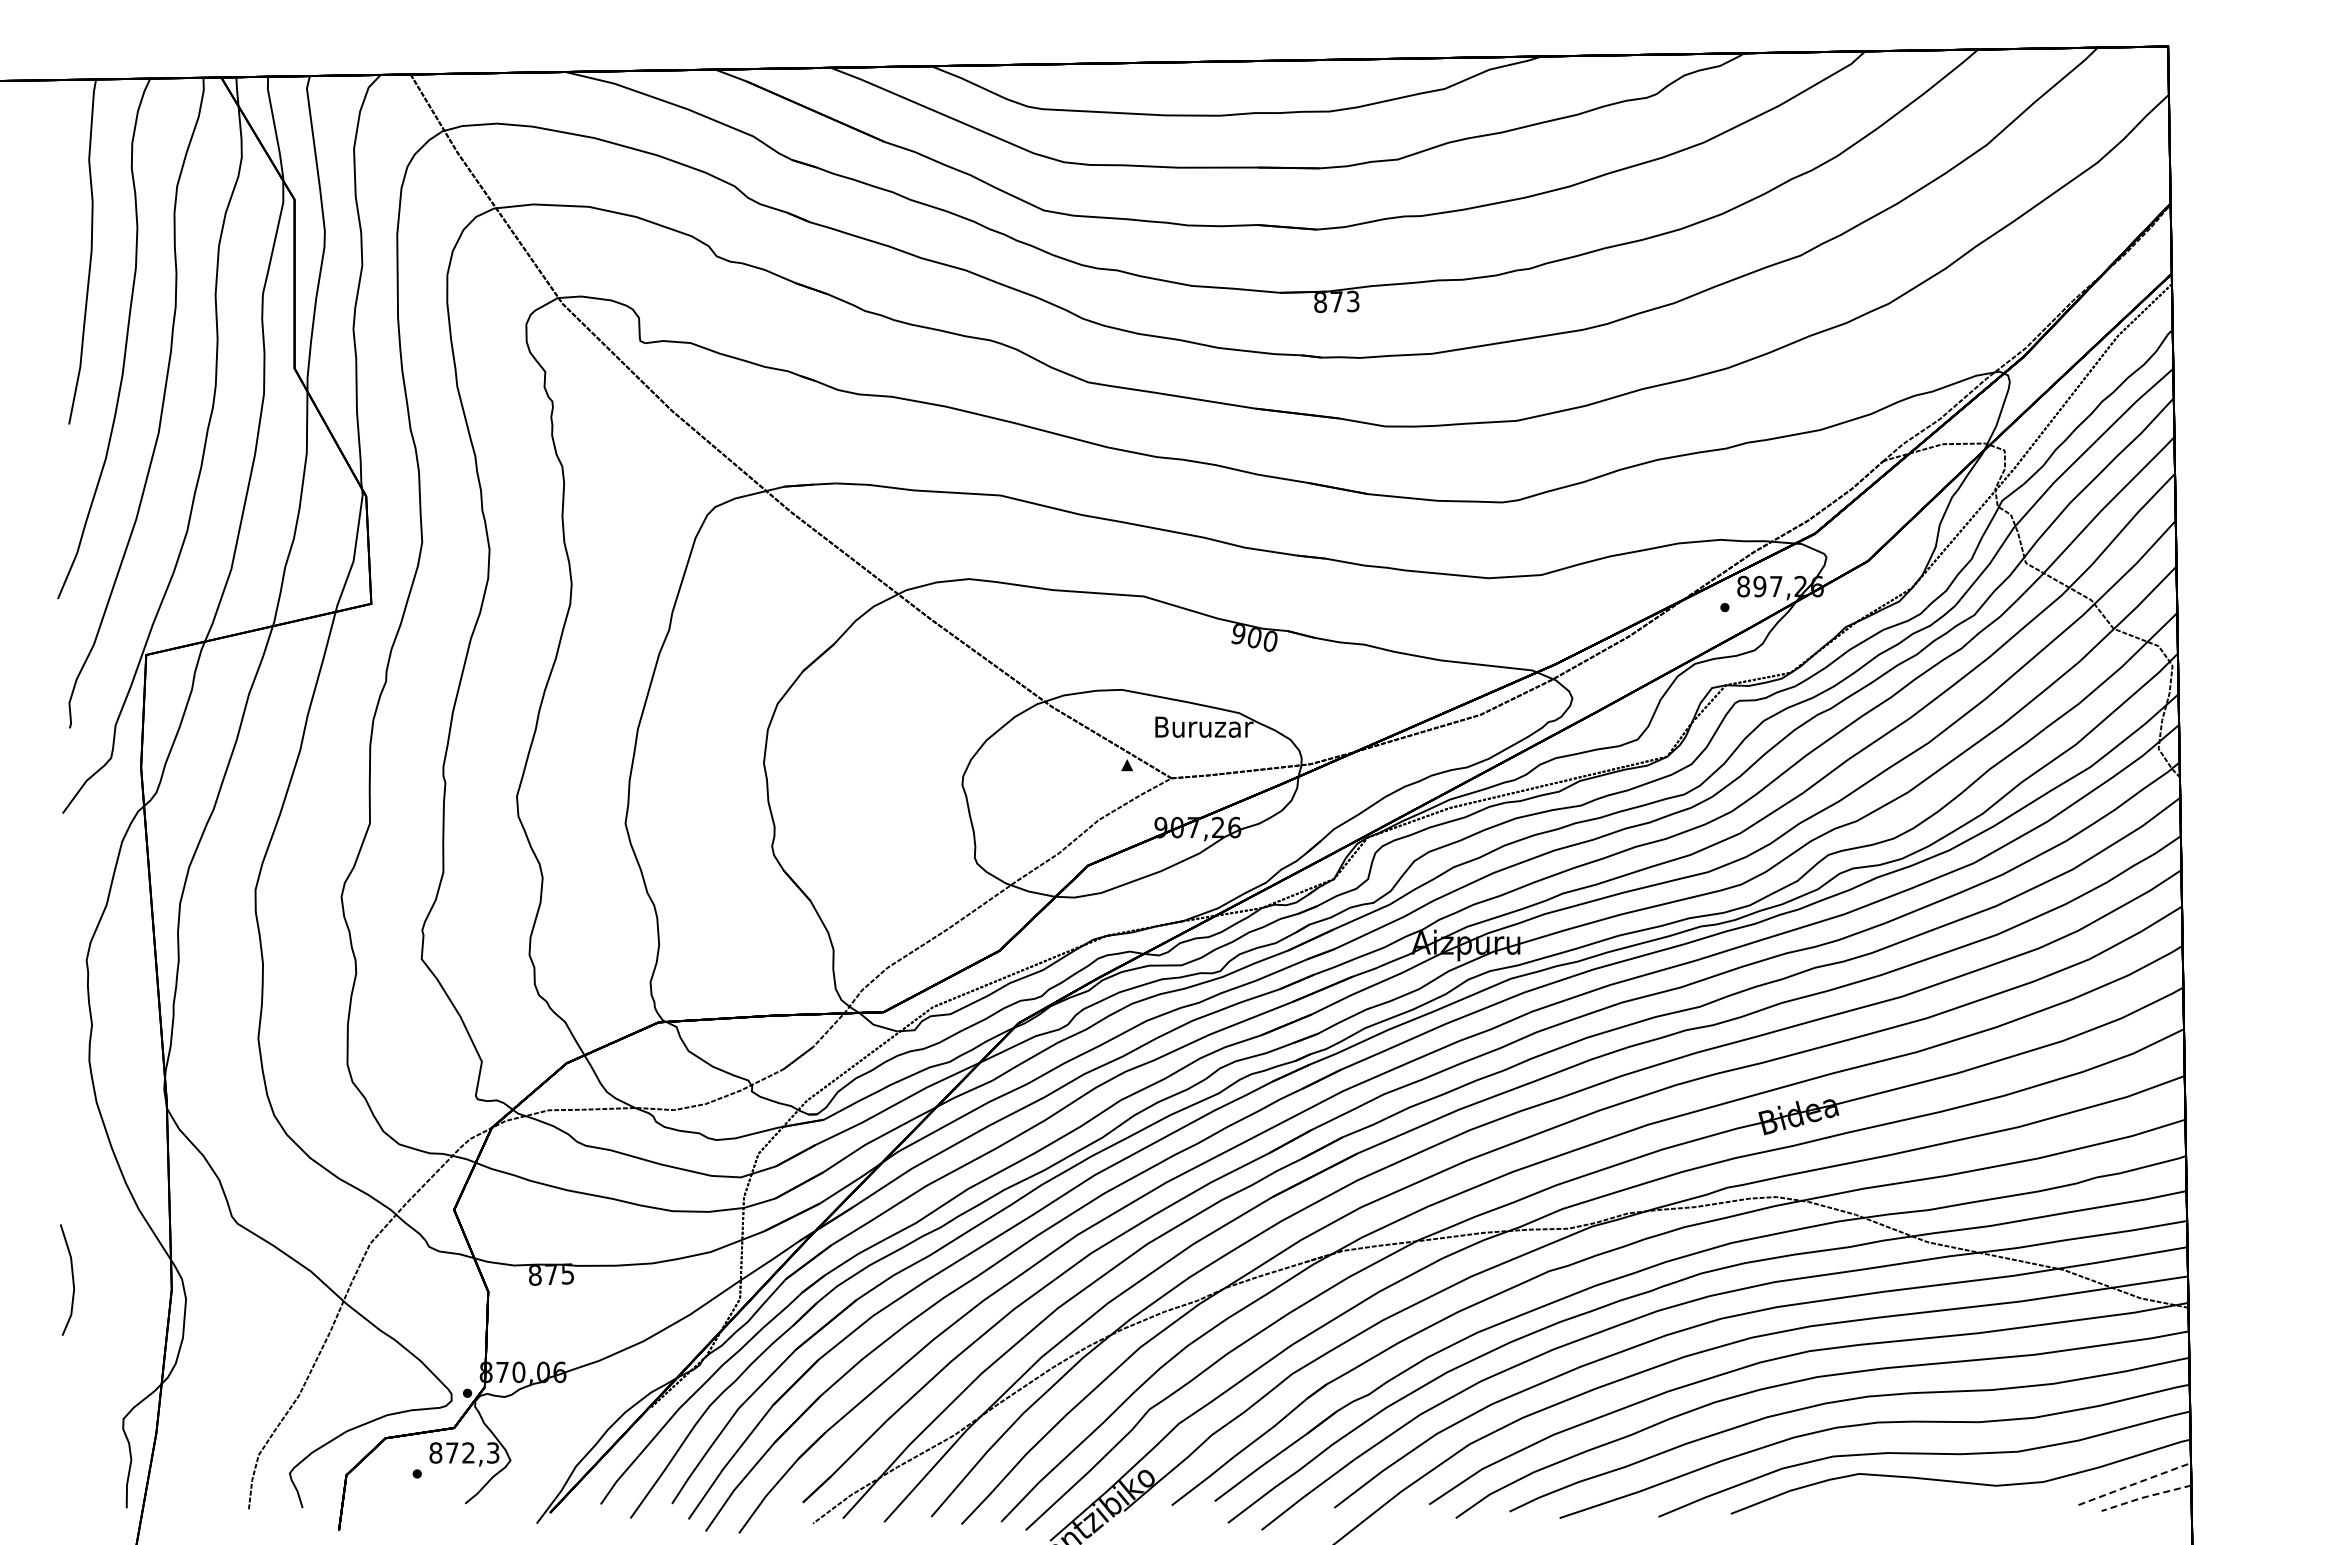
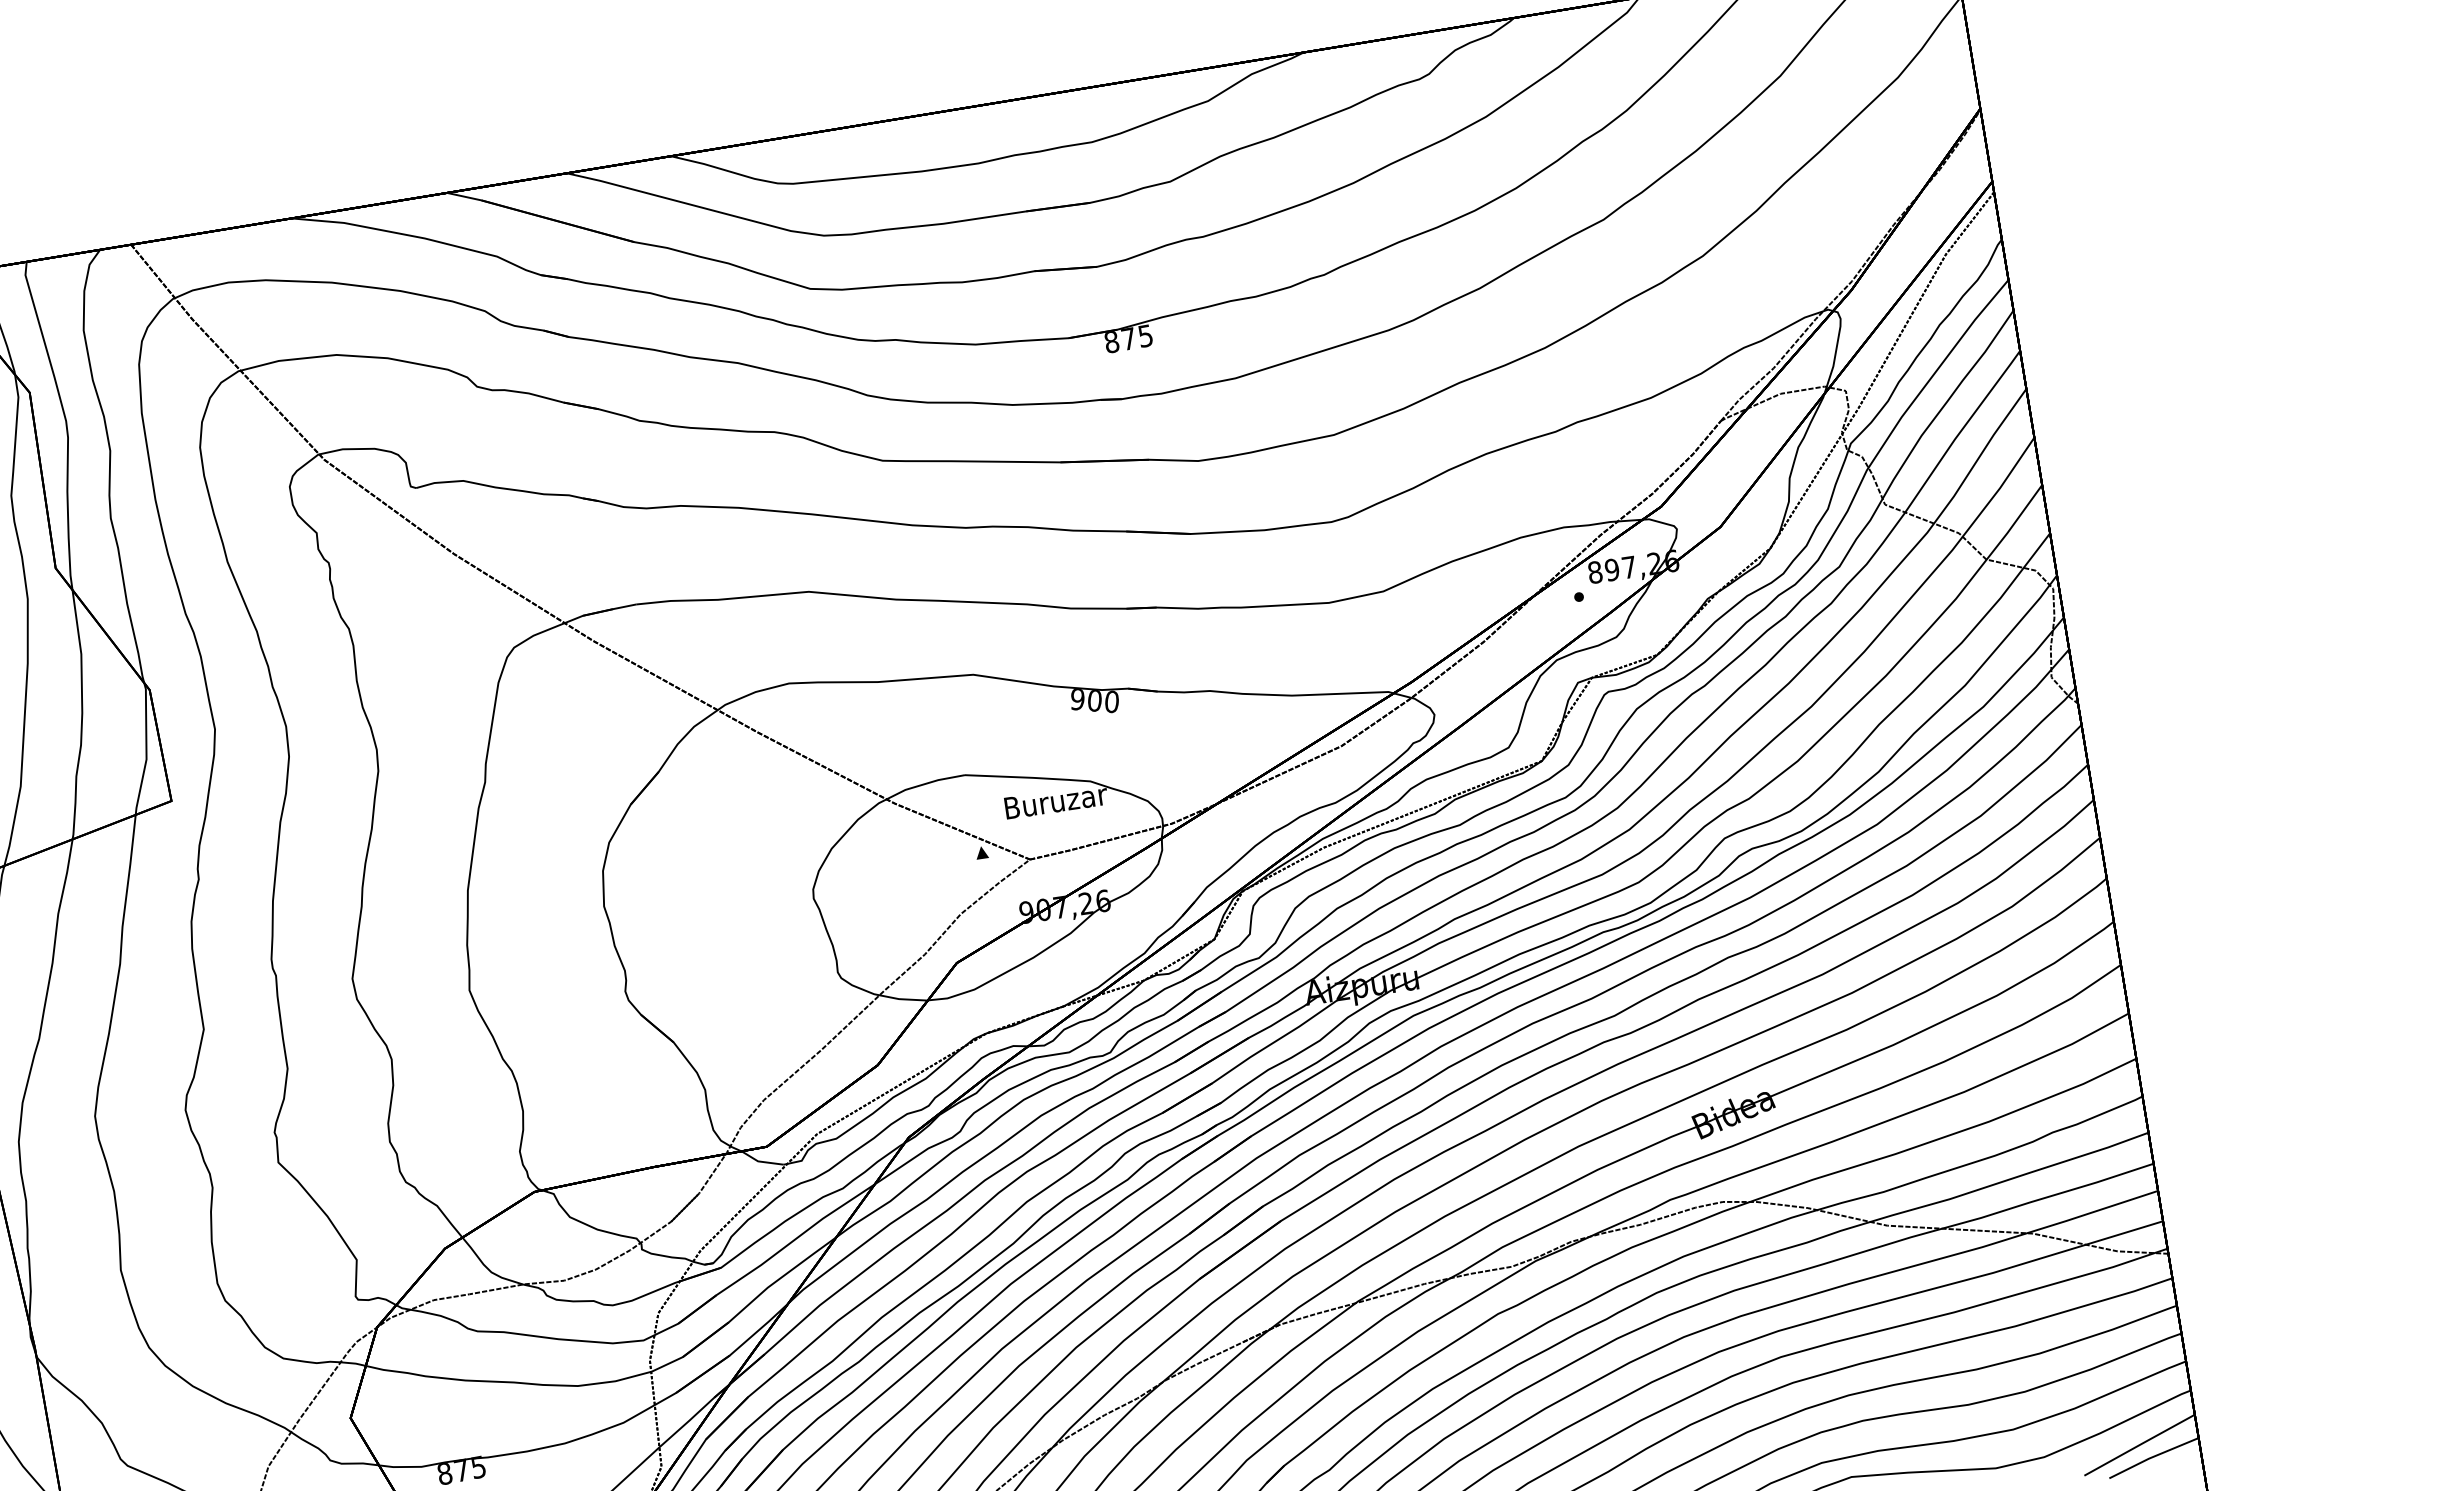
text: (1353, 300) -> (1145, 334), 873 -> 875
line: (2135, 1483) -> (2140, 1444), dashed -> solid
line: (2145, 1497) -> (2152, 1457), dashed -> solid

